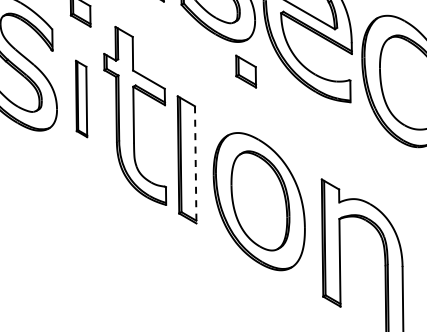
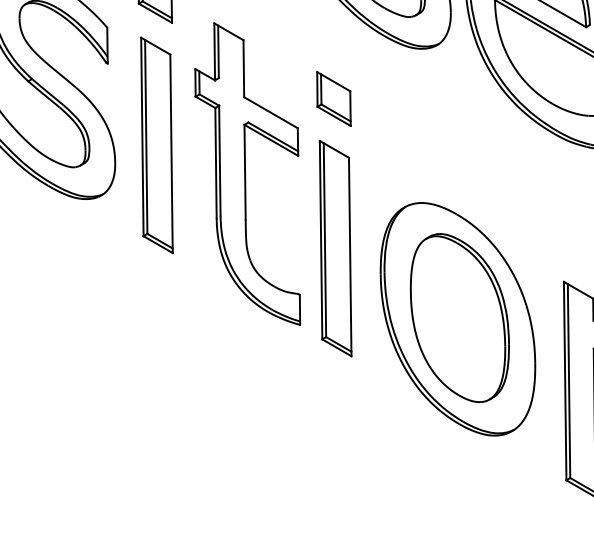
part: (246, 71) -> (334, 98), moved
part: (81, 98) -> (156, 144), size x1.67
line: (195, 164) -> (349, 256), dashed -> solid

